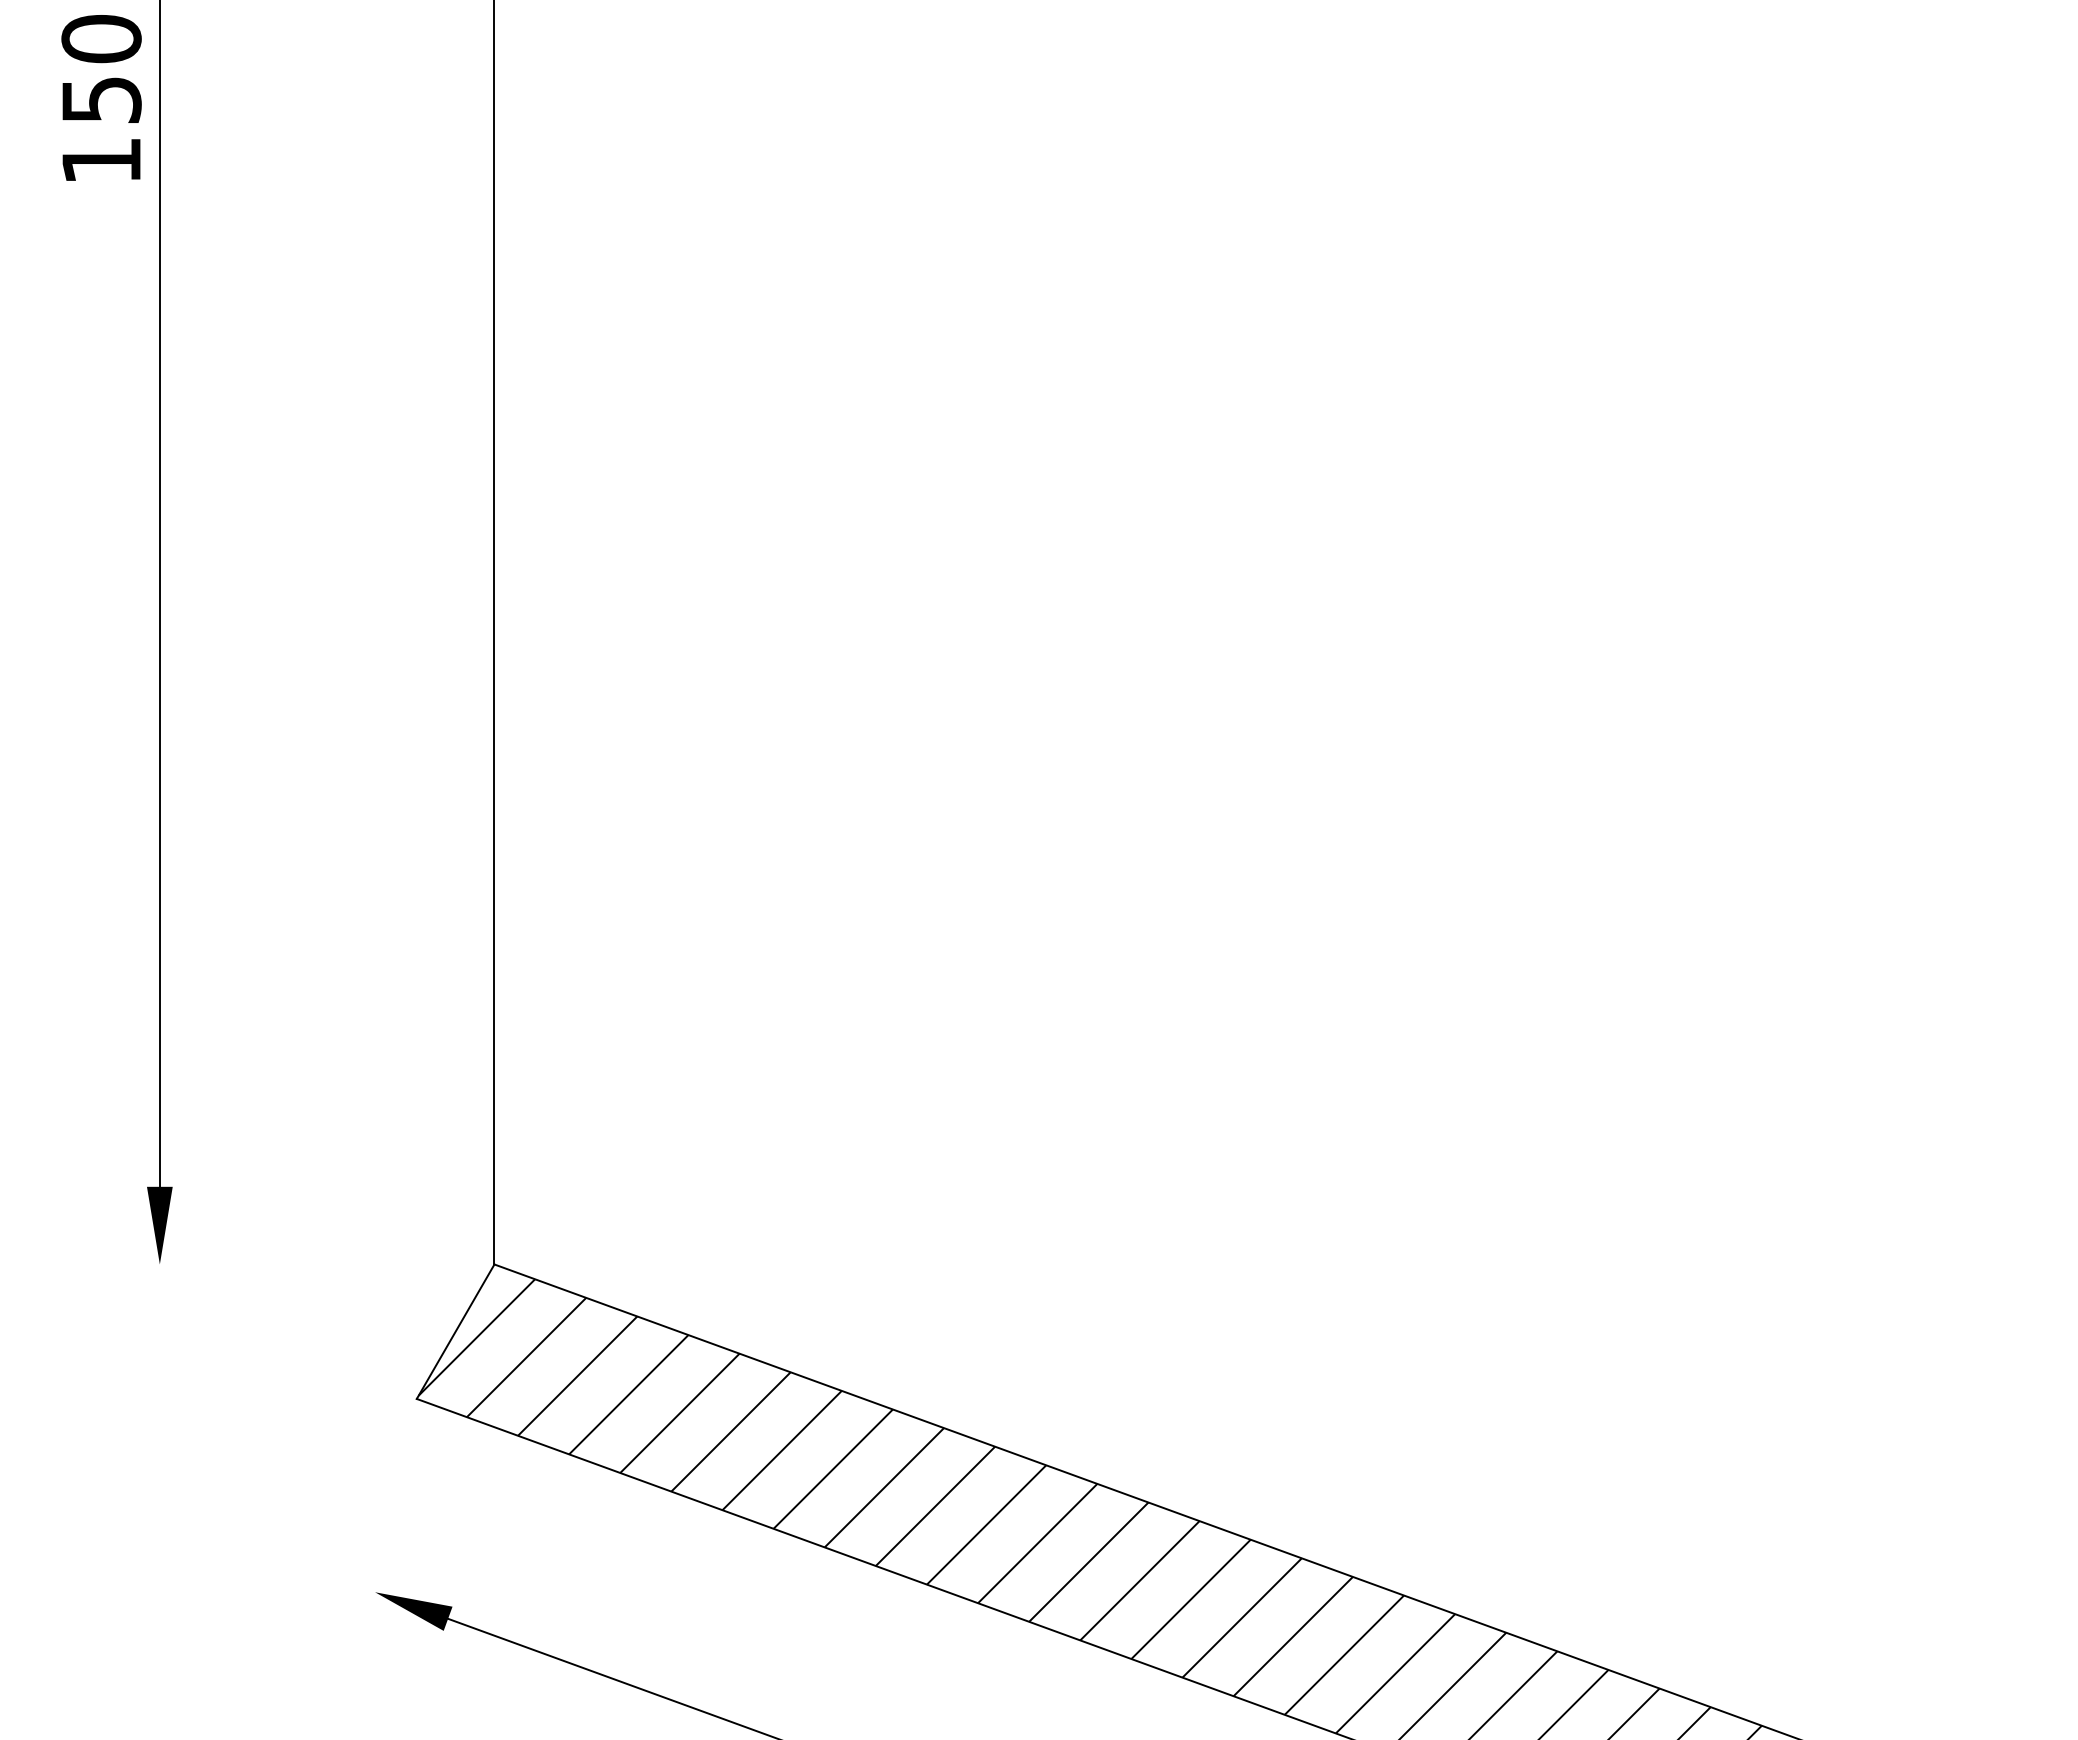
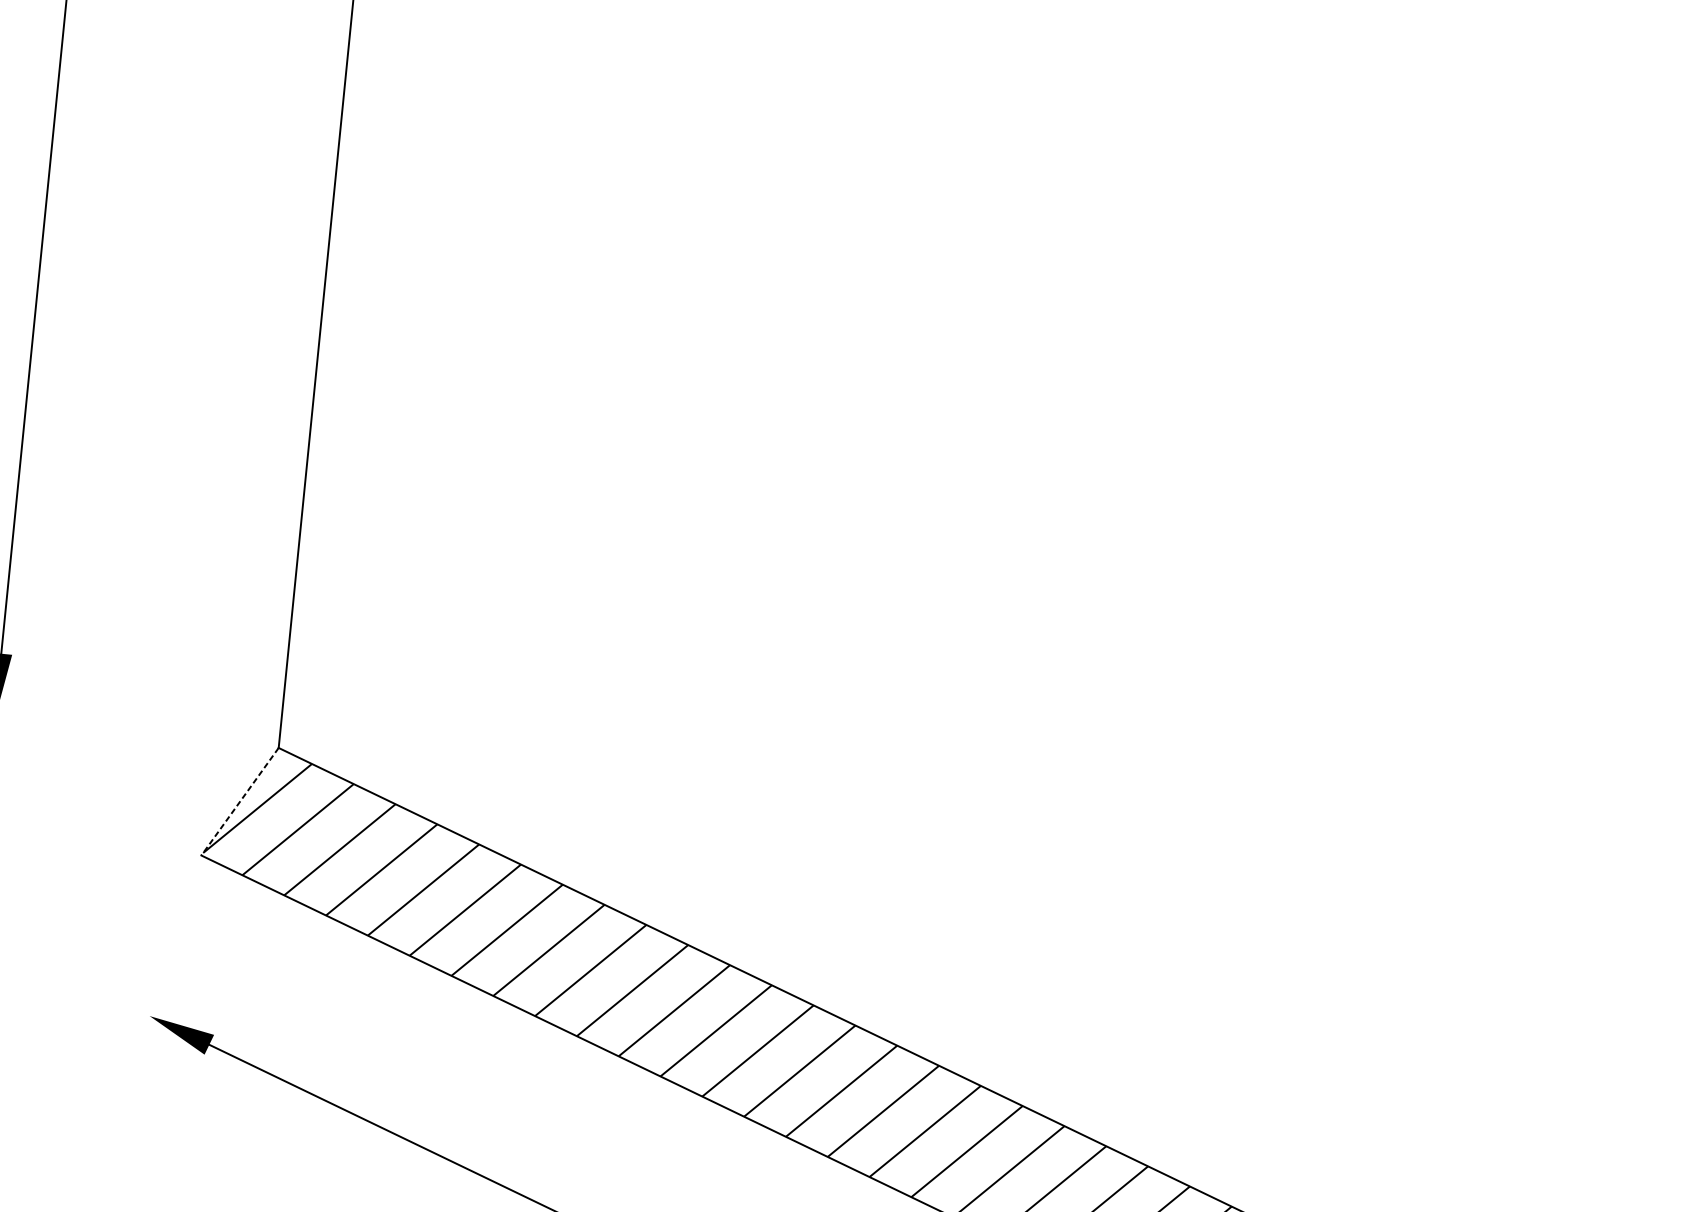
line: (455, 1331) -> (239, 801), solid -> dashed

